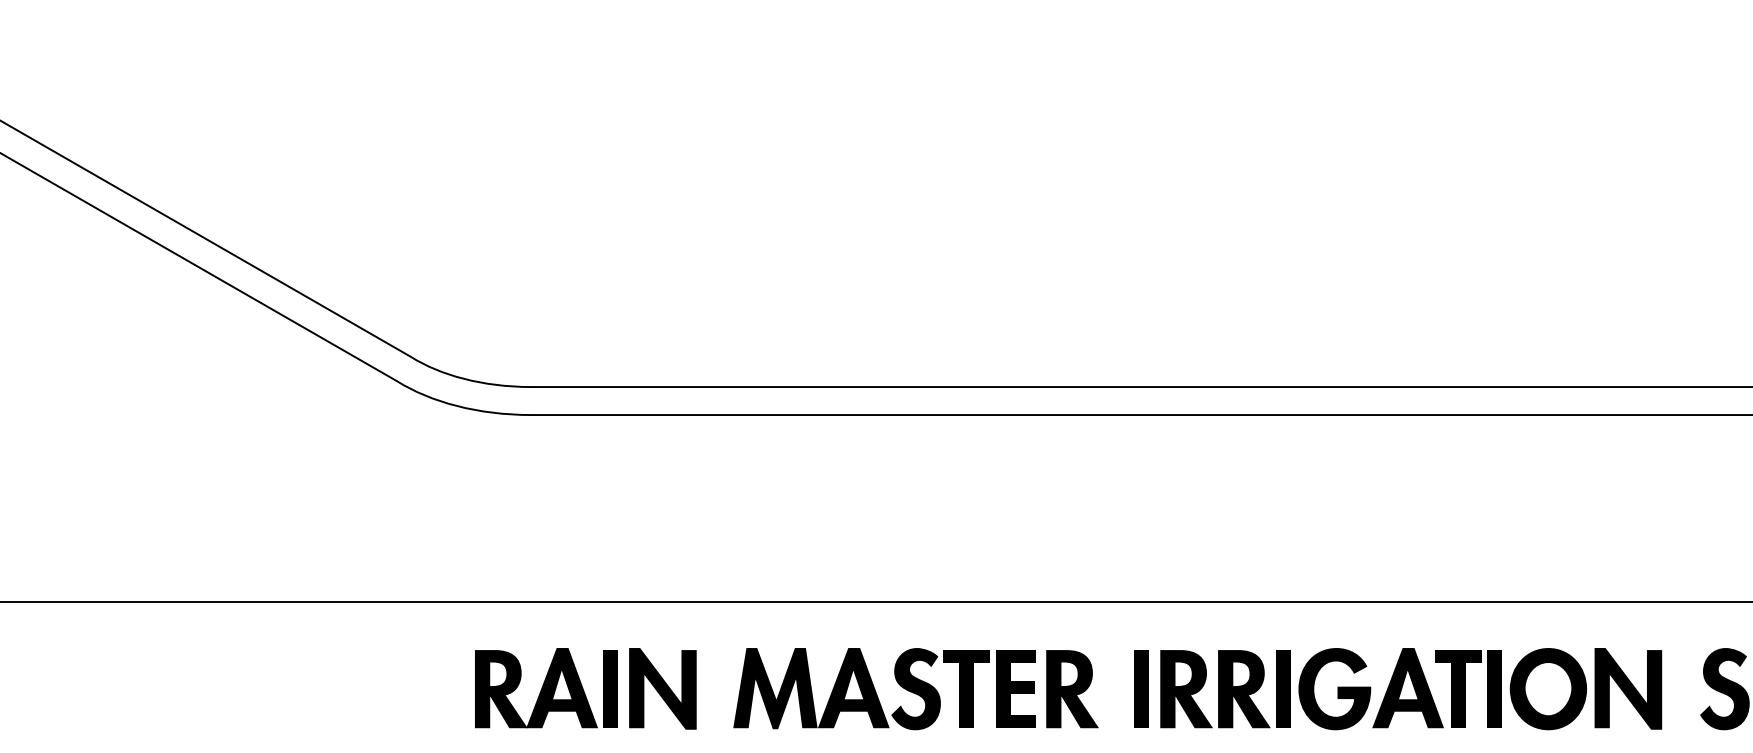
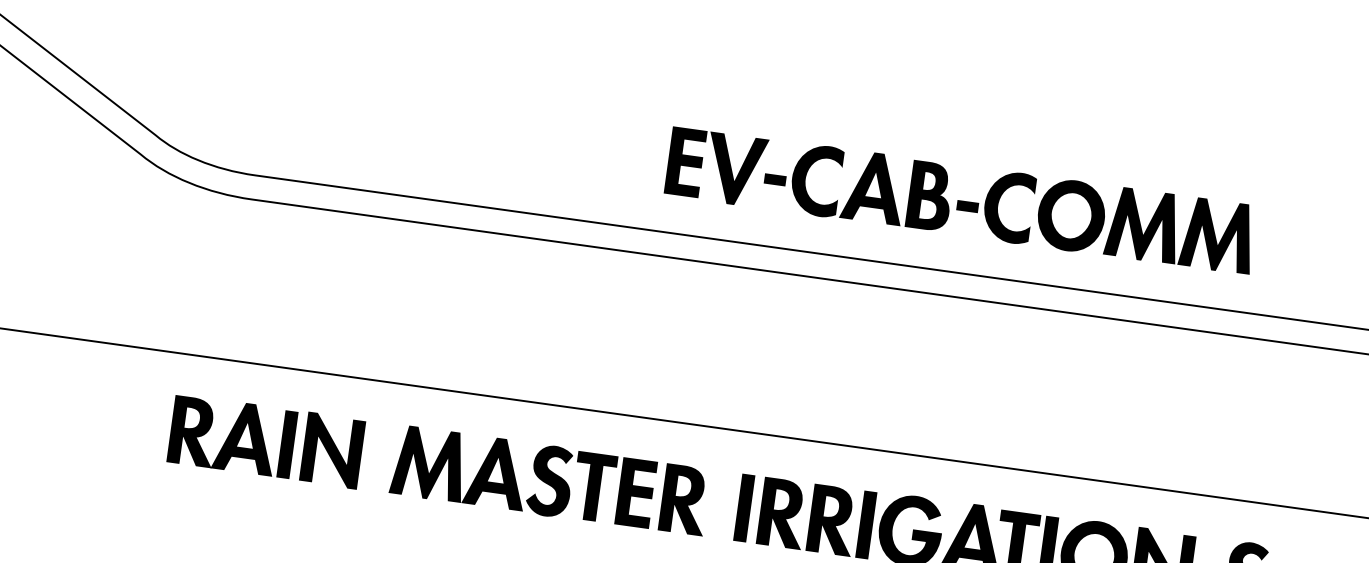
part: (1340, 303) -> (961, 200), added

